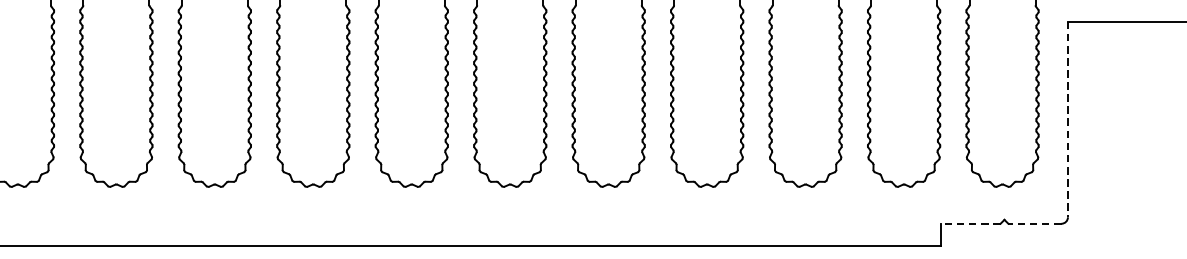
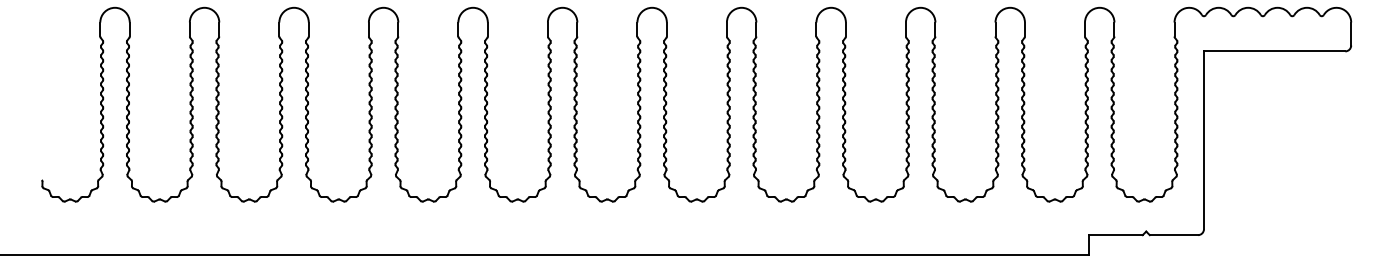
line: (1067, 119) -> (1203, 140), dashed -> solid
line: (970, 224) -> (1115, 235), dashed -> solid
line: (1034, 224) -> (1173, 235), dashed -> solid

